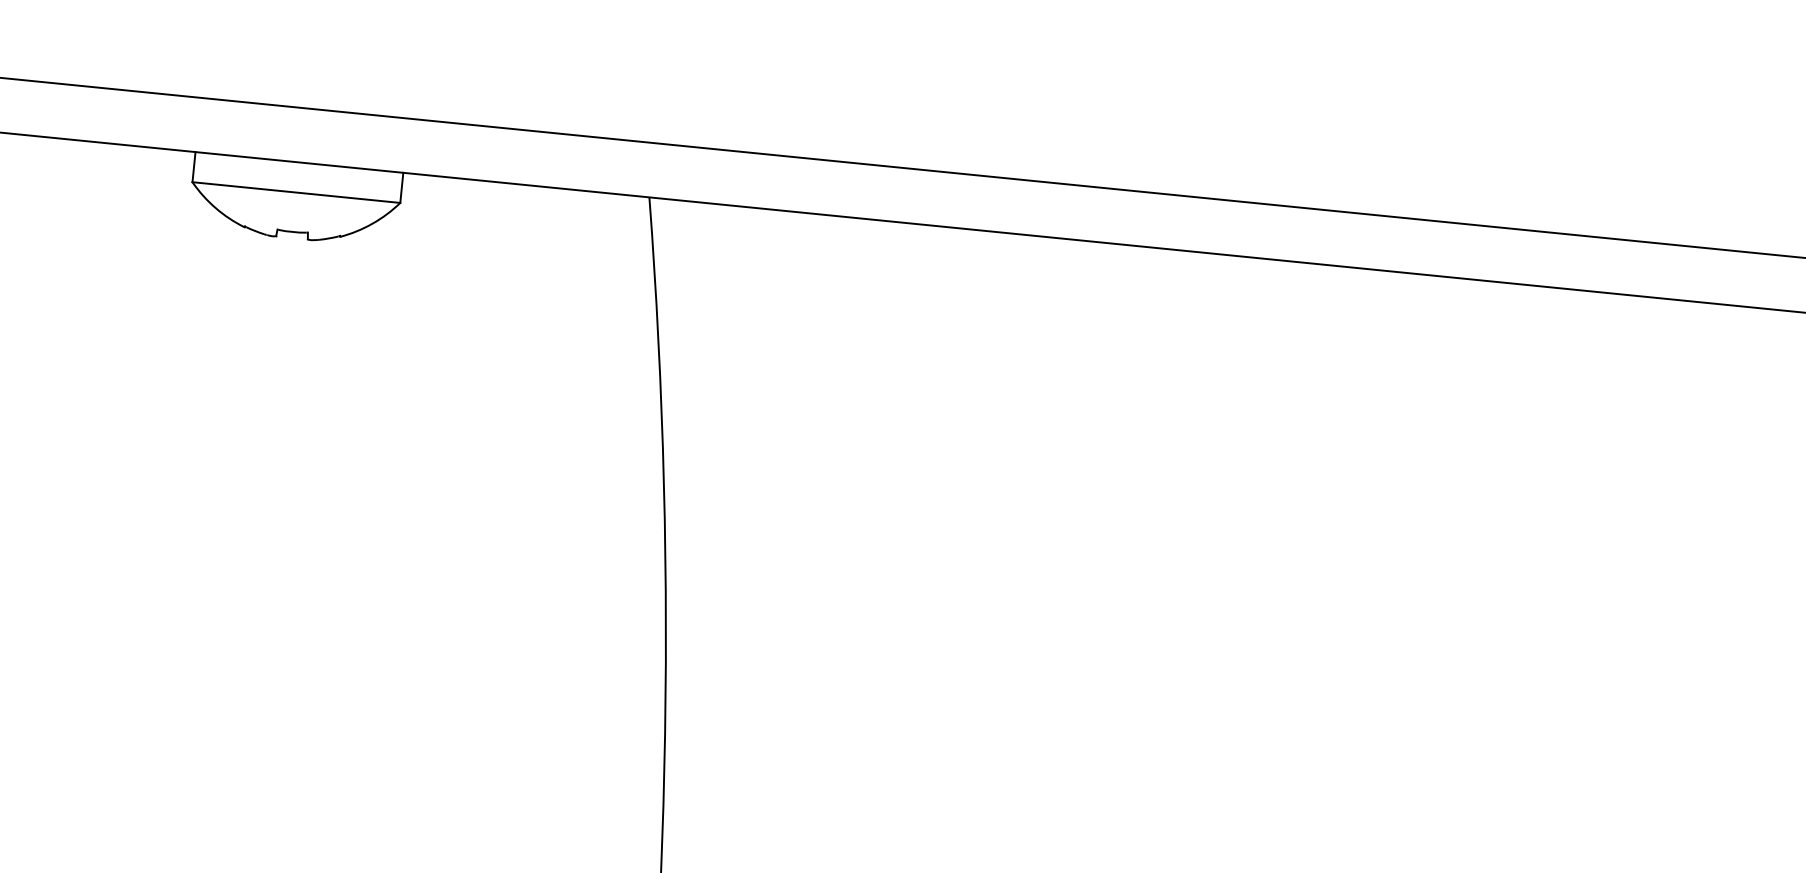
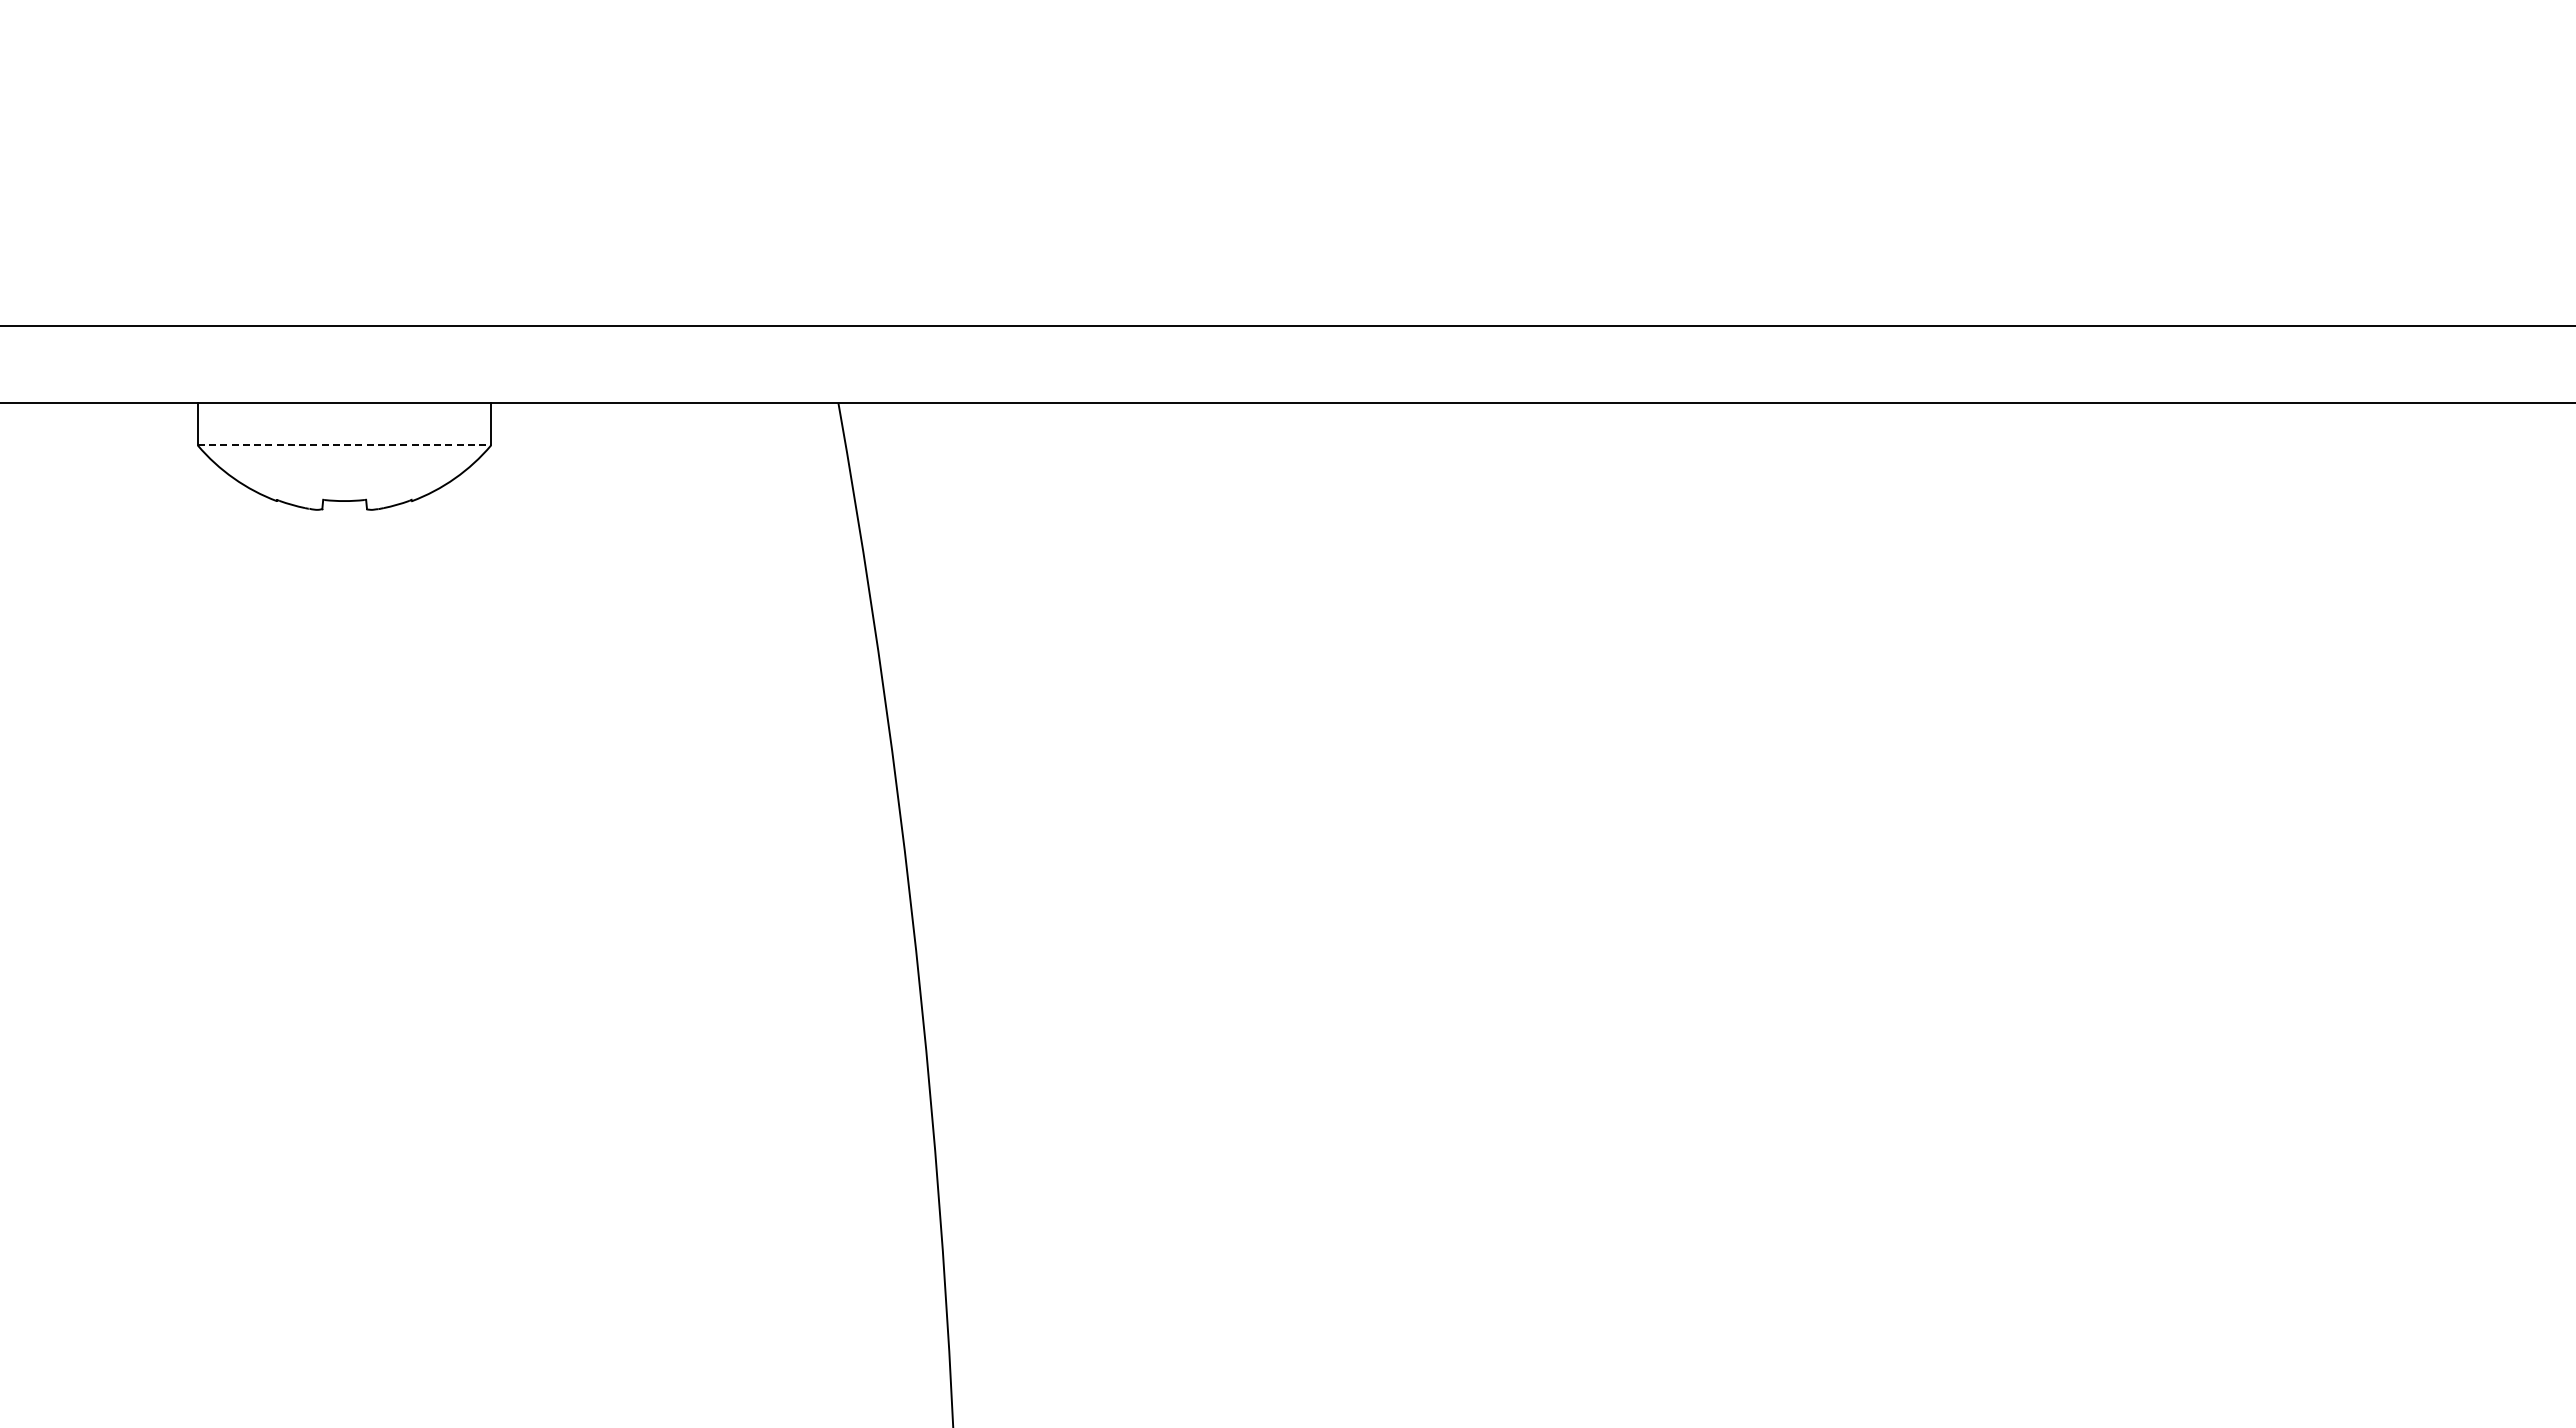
line: (296, 192) -> (344, 445), solid -> dashed

